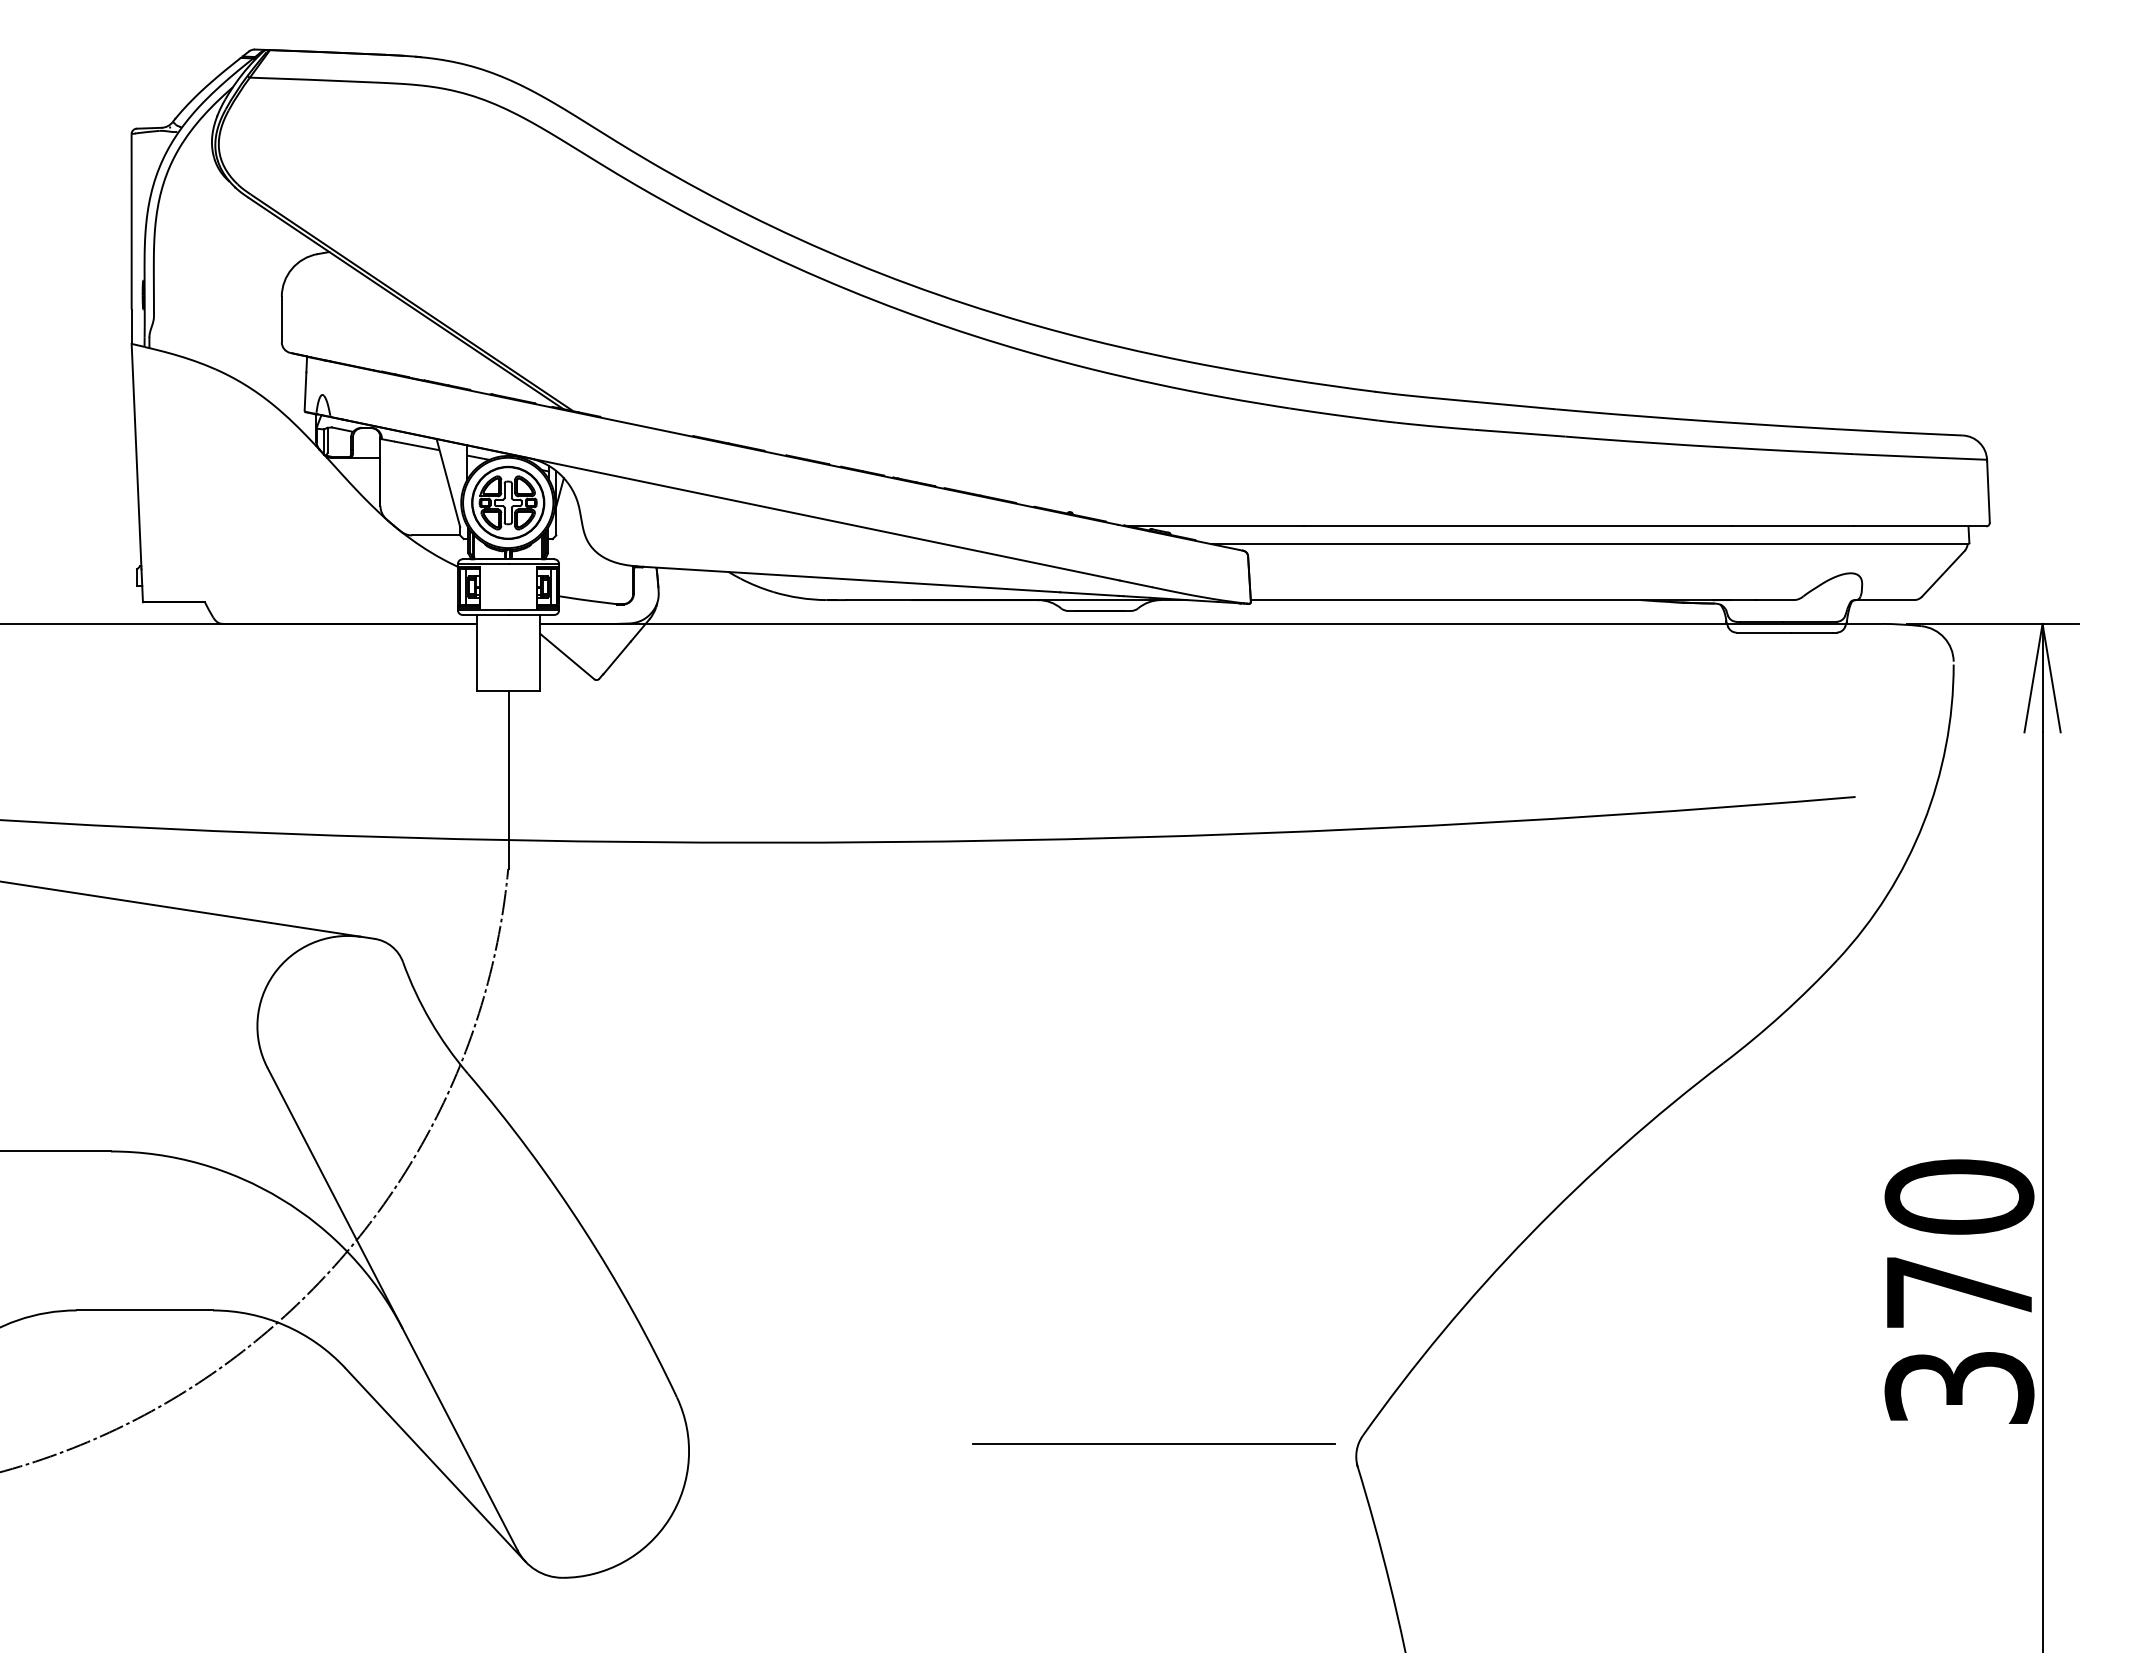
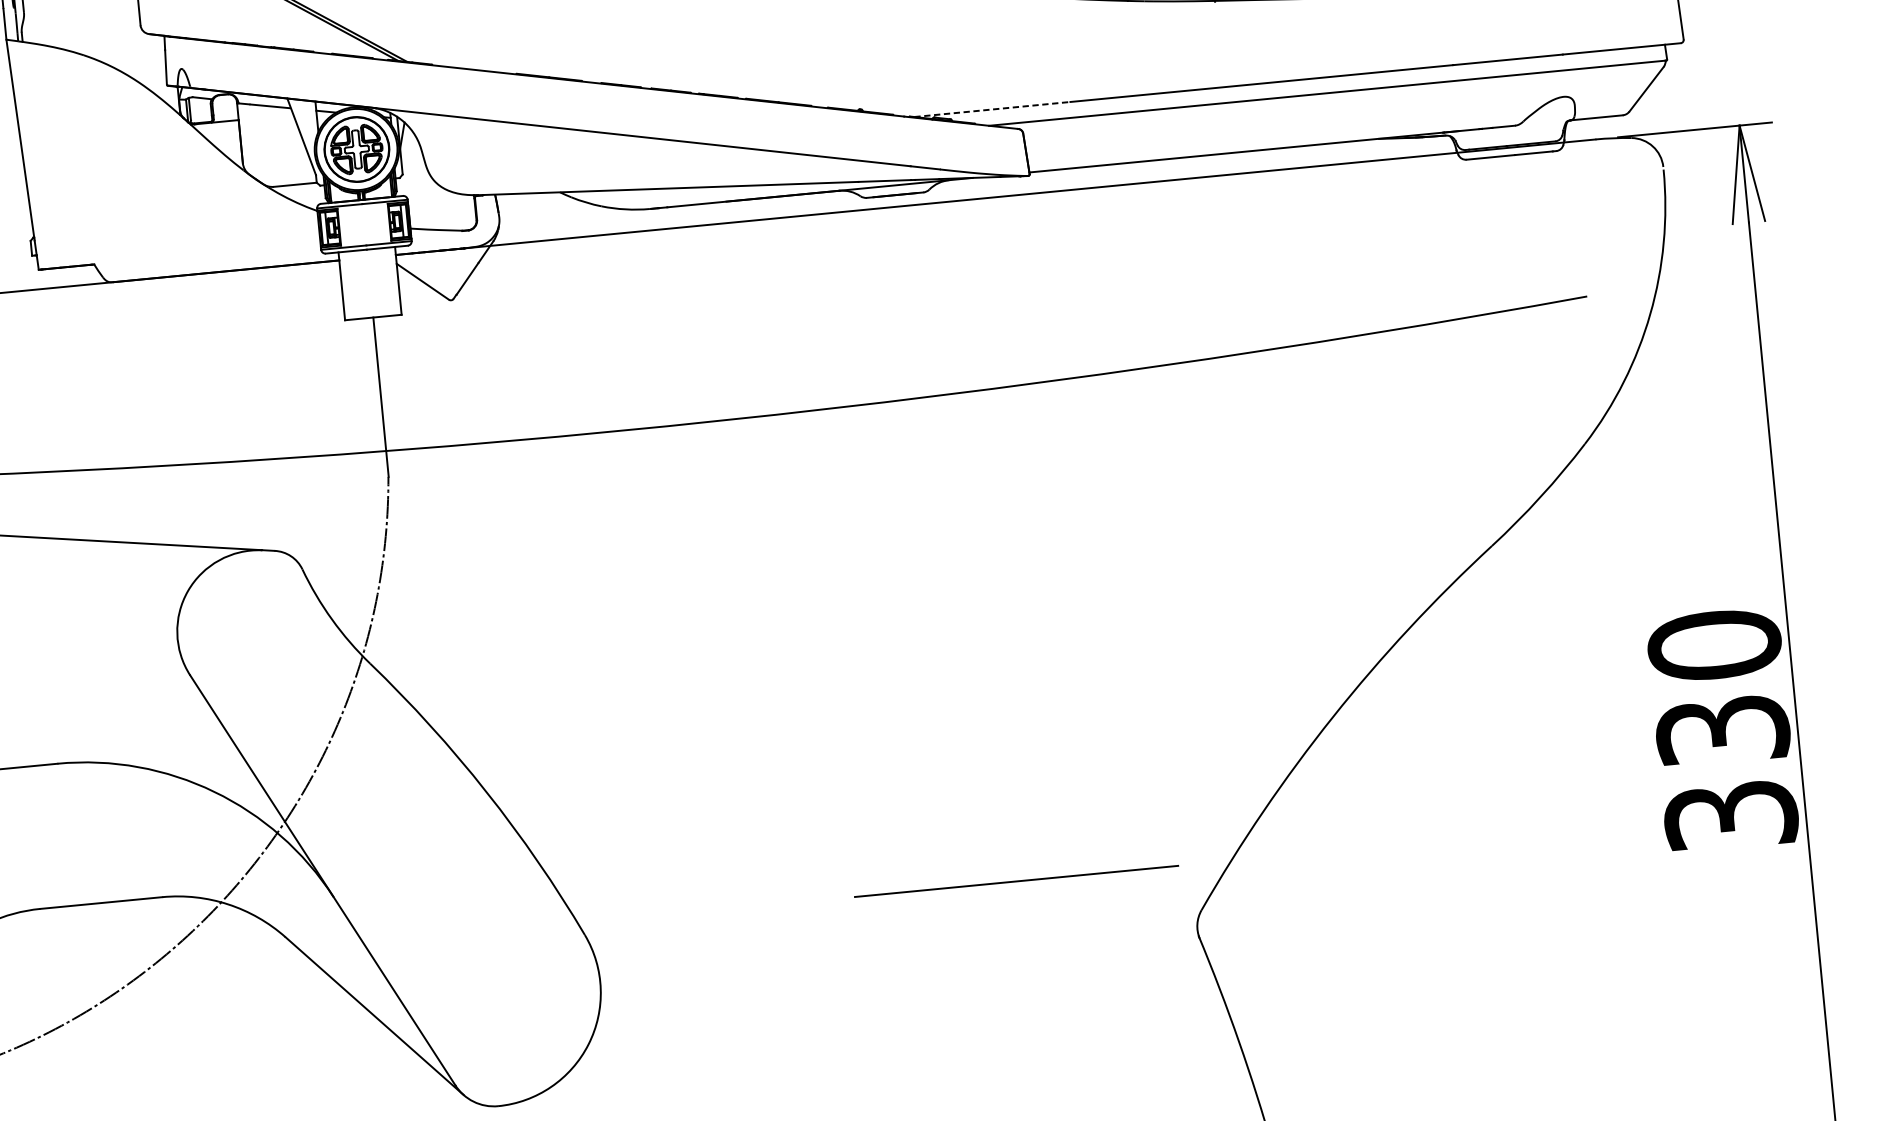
line: (1217, 526) -> (993, 109), solid -> dashed
text: (1959, 1292) -> (1722, 730), 370 -> 330
line: (1153, 1443) -> (1016, 880), moved

